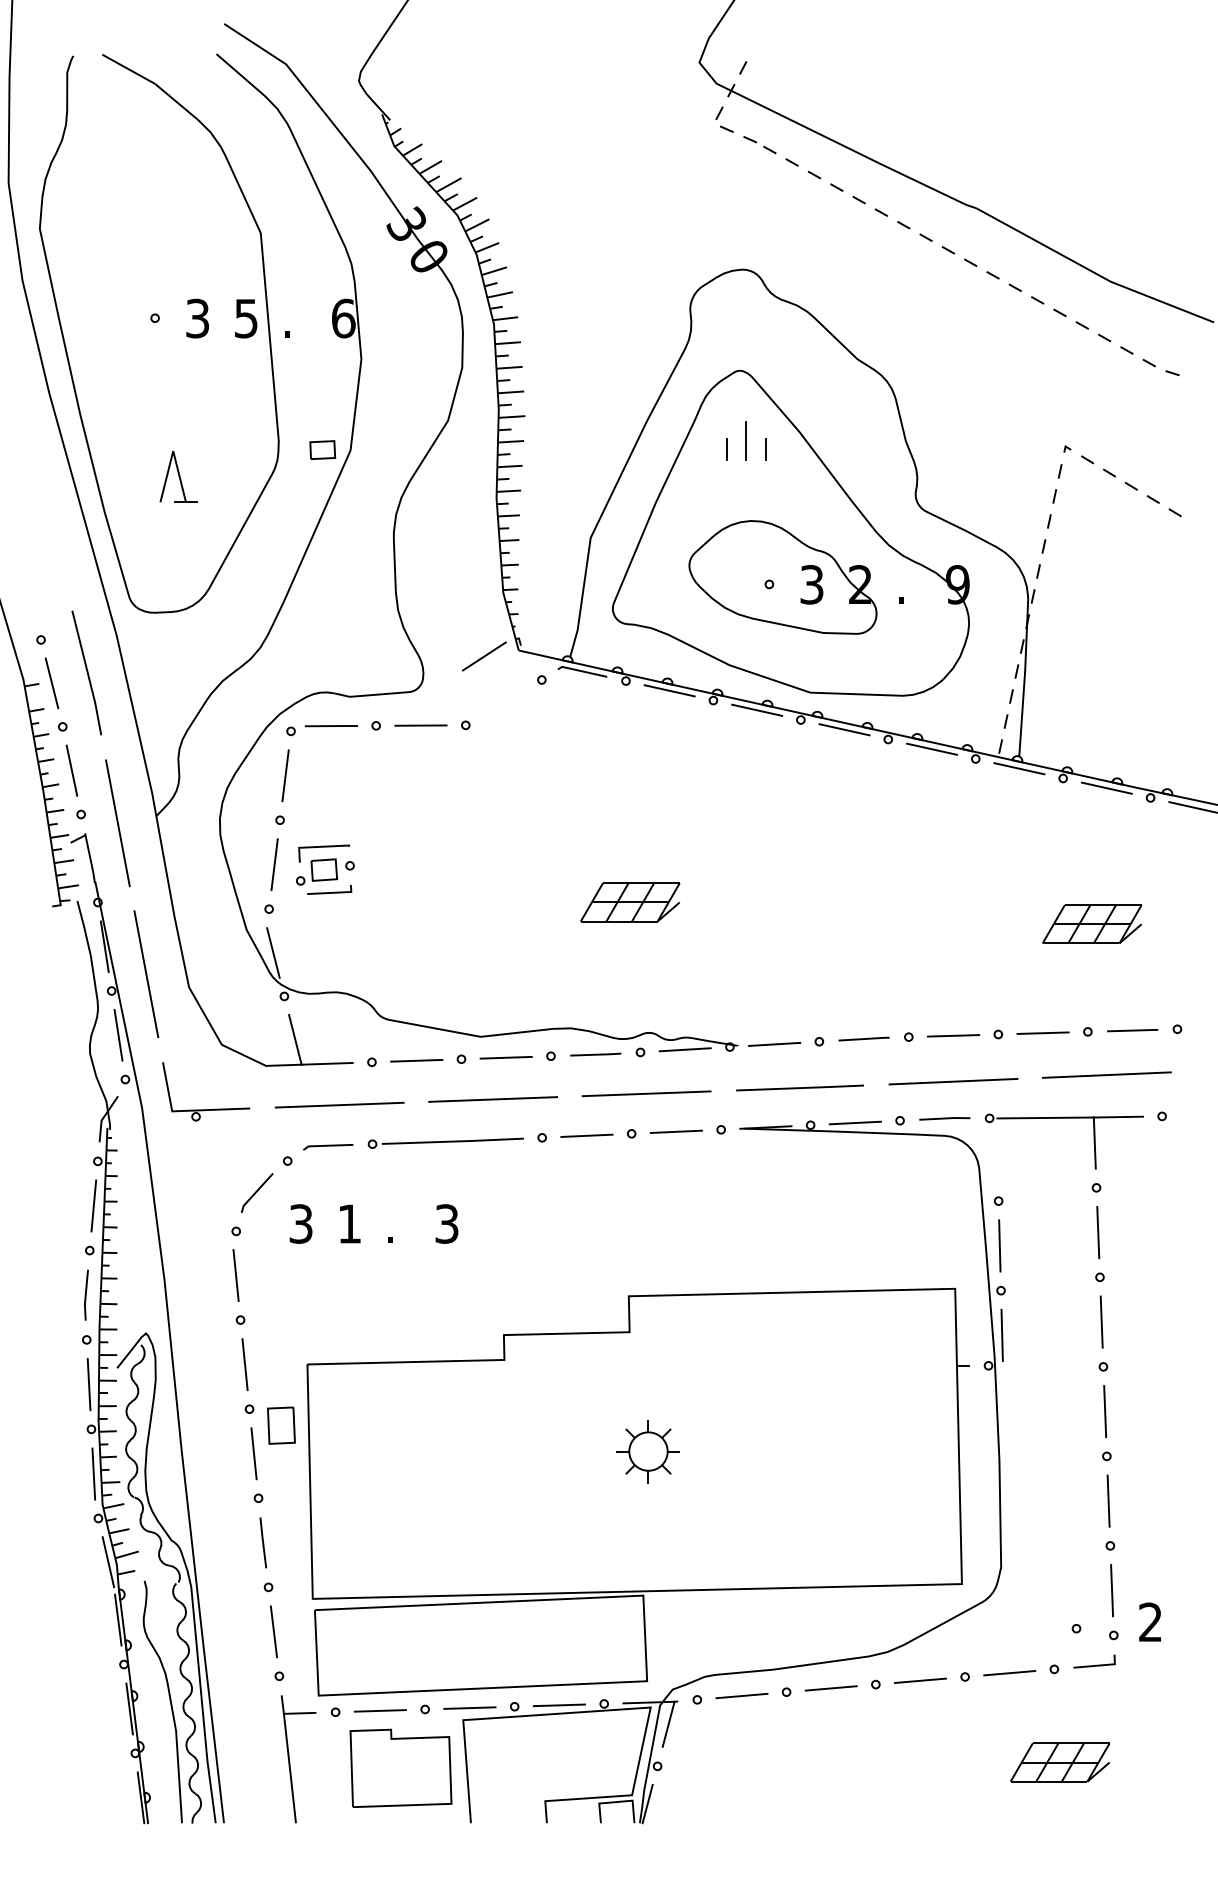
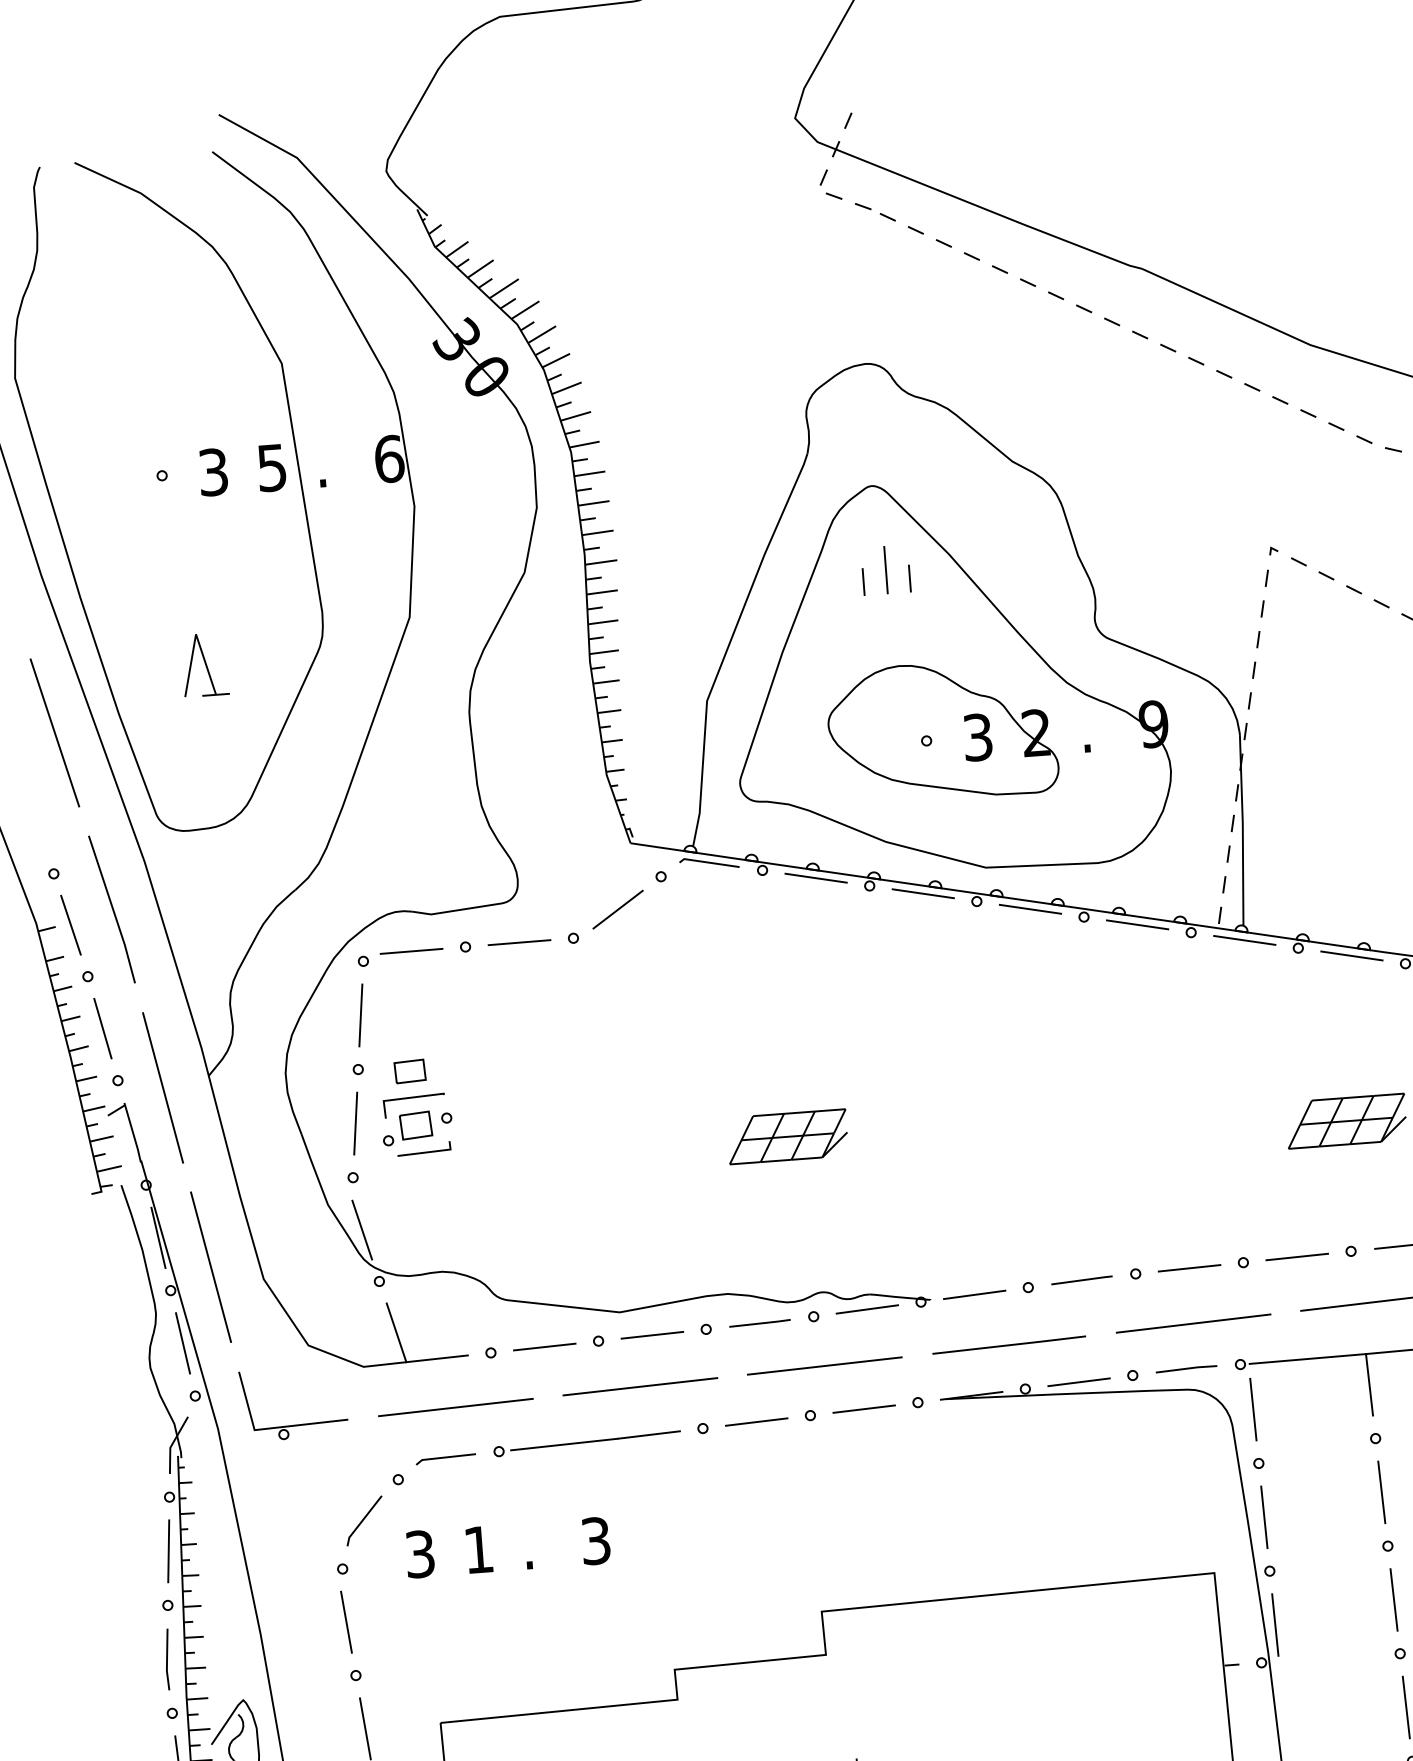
part: (322, 449) -> (409, 1070), moved
line: (50, 523) -> (54, 732), added
line: (483, 656) -> (617, 909), moved
line: (997, 1155) -> (1253, 1408), added

